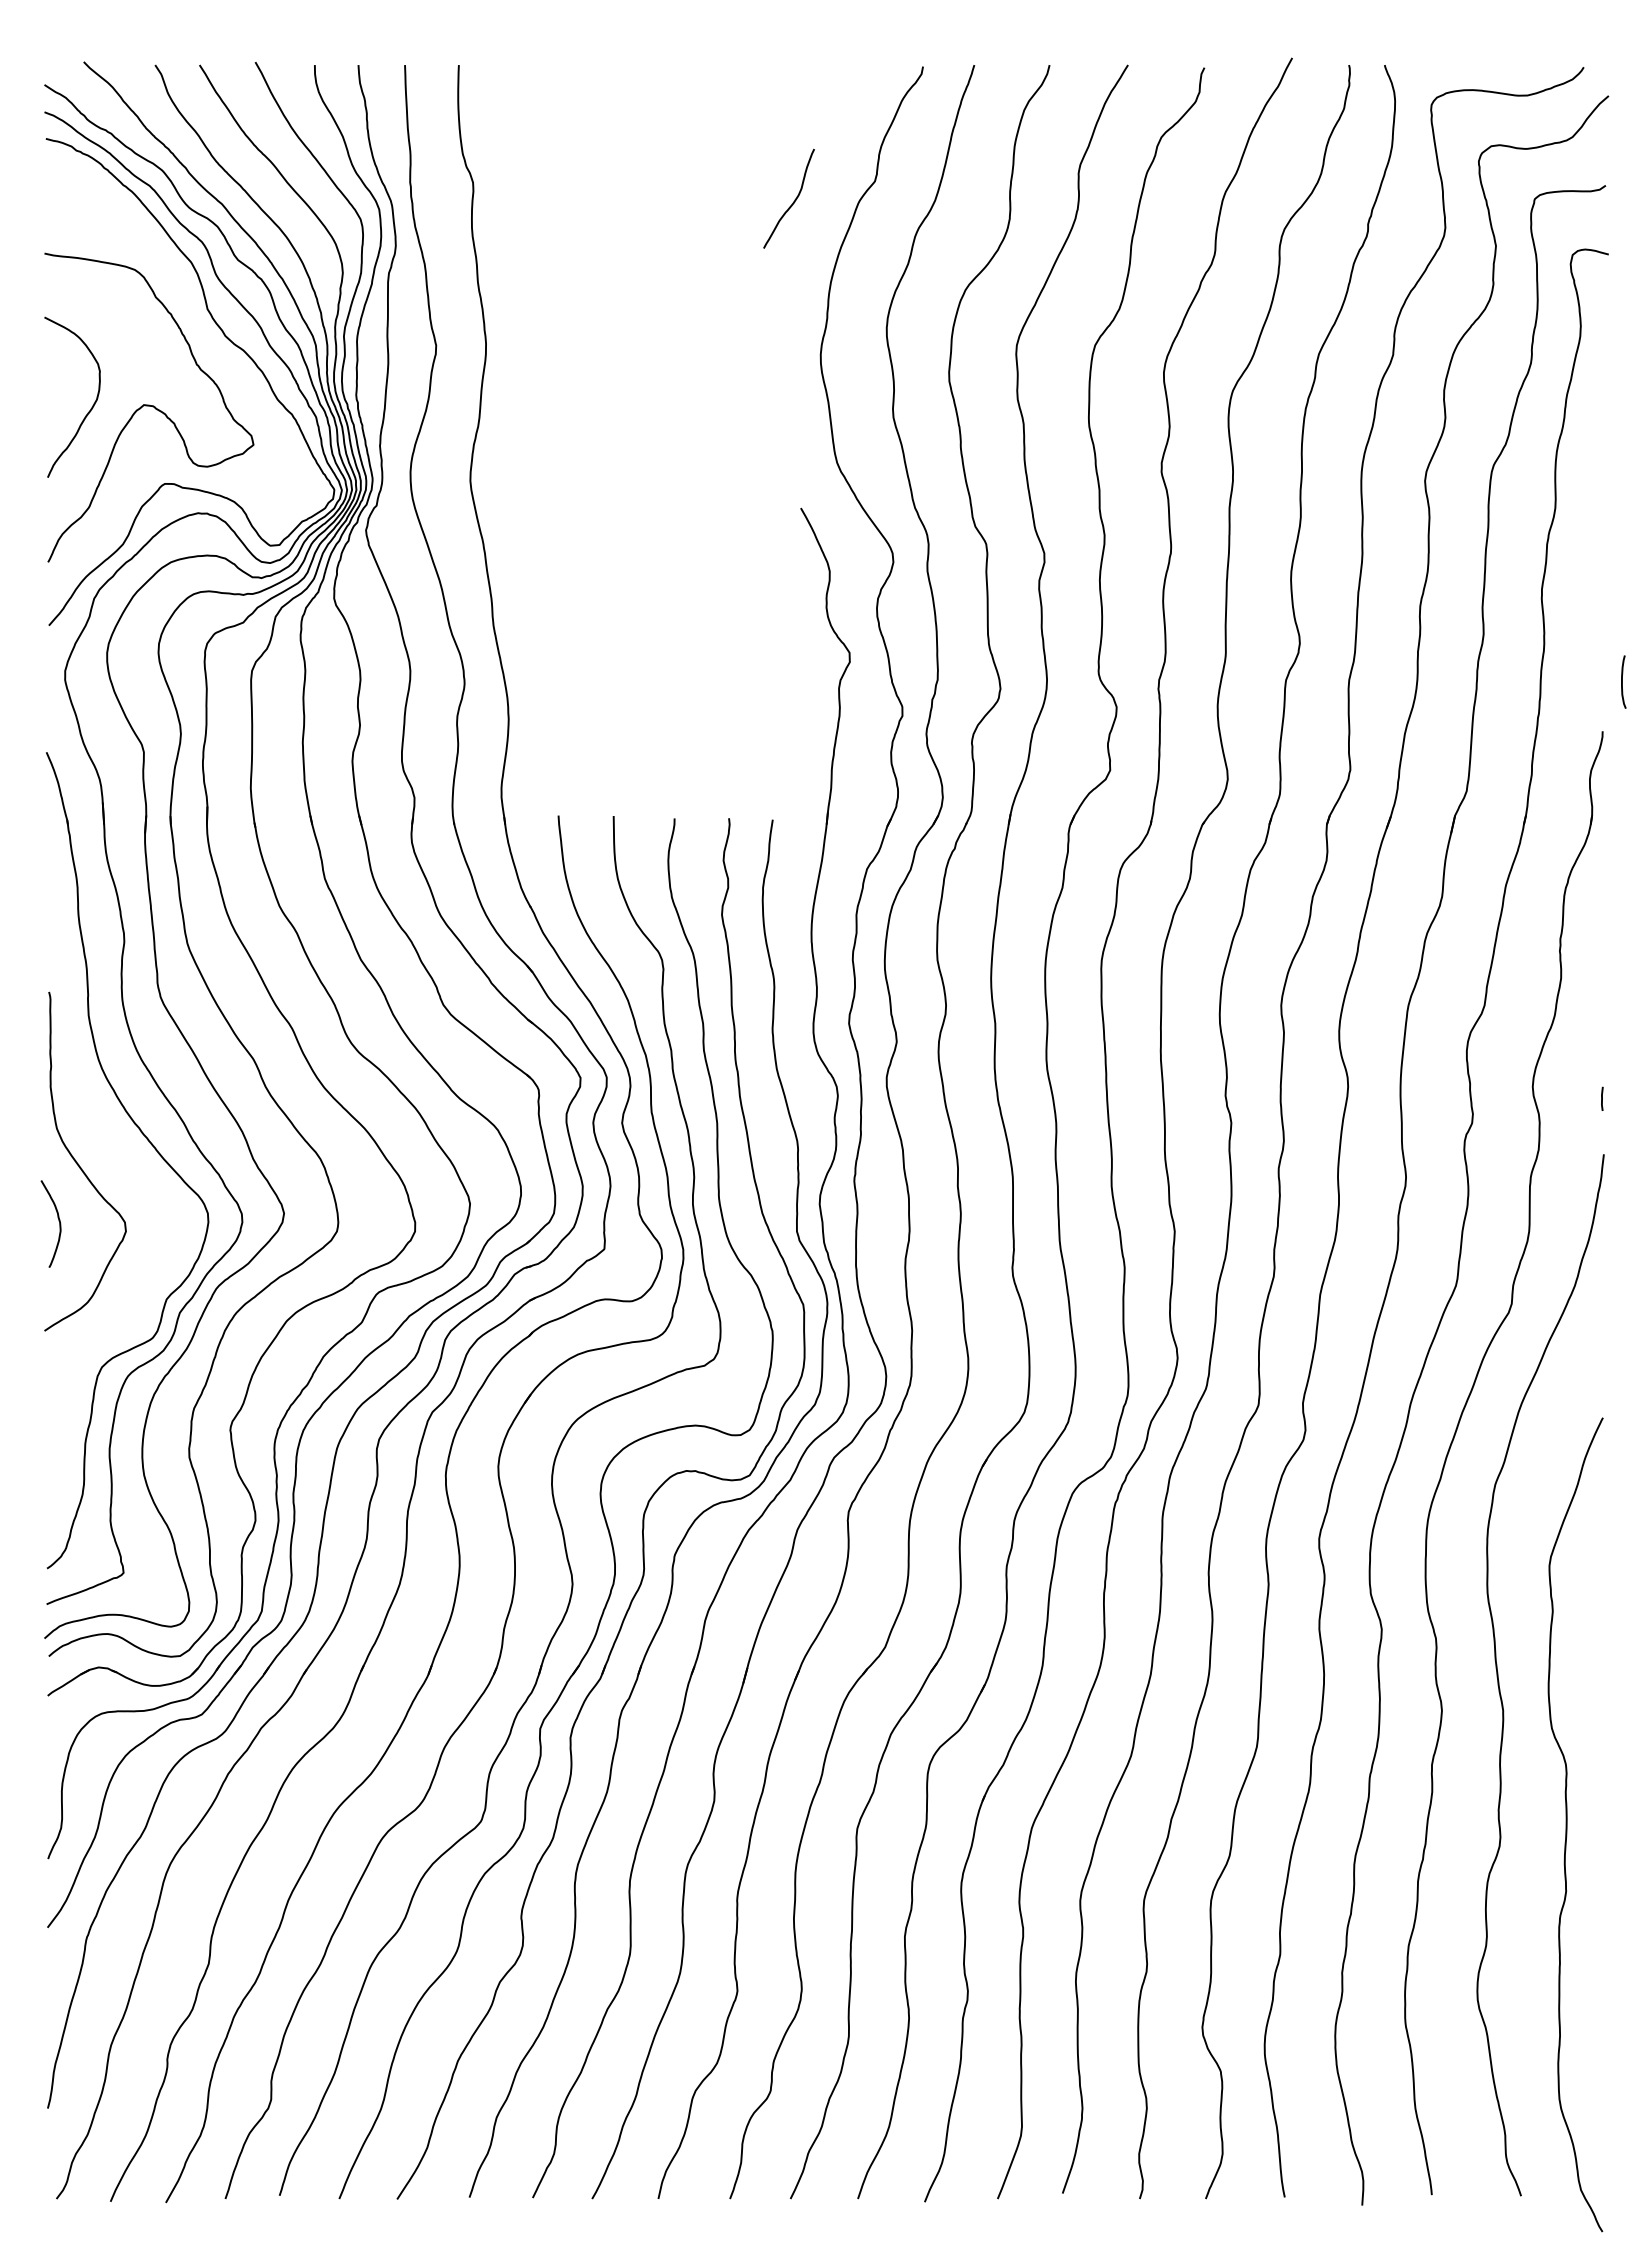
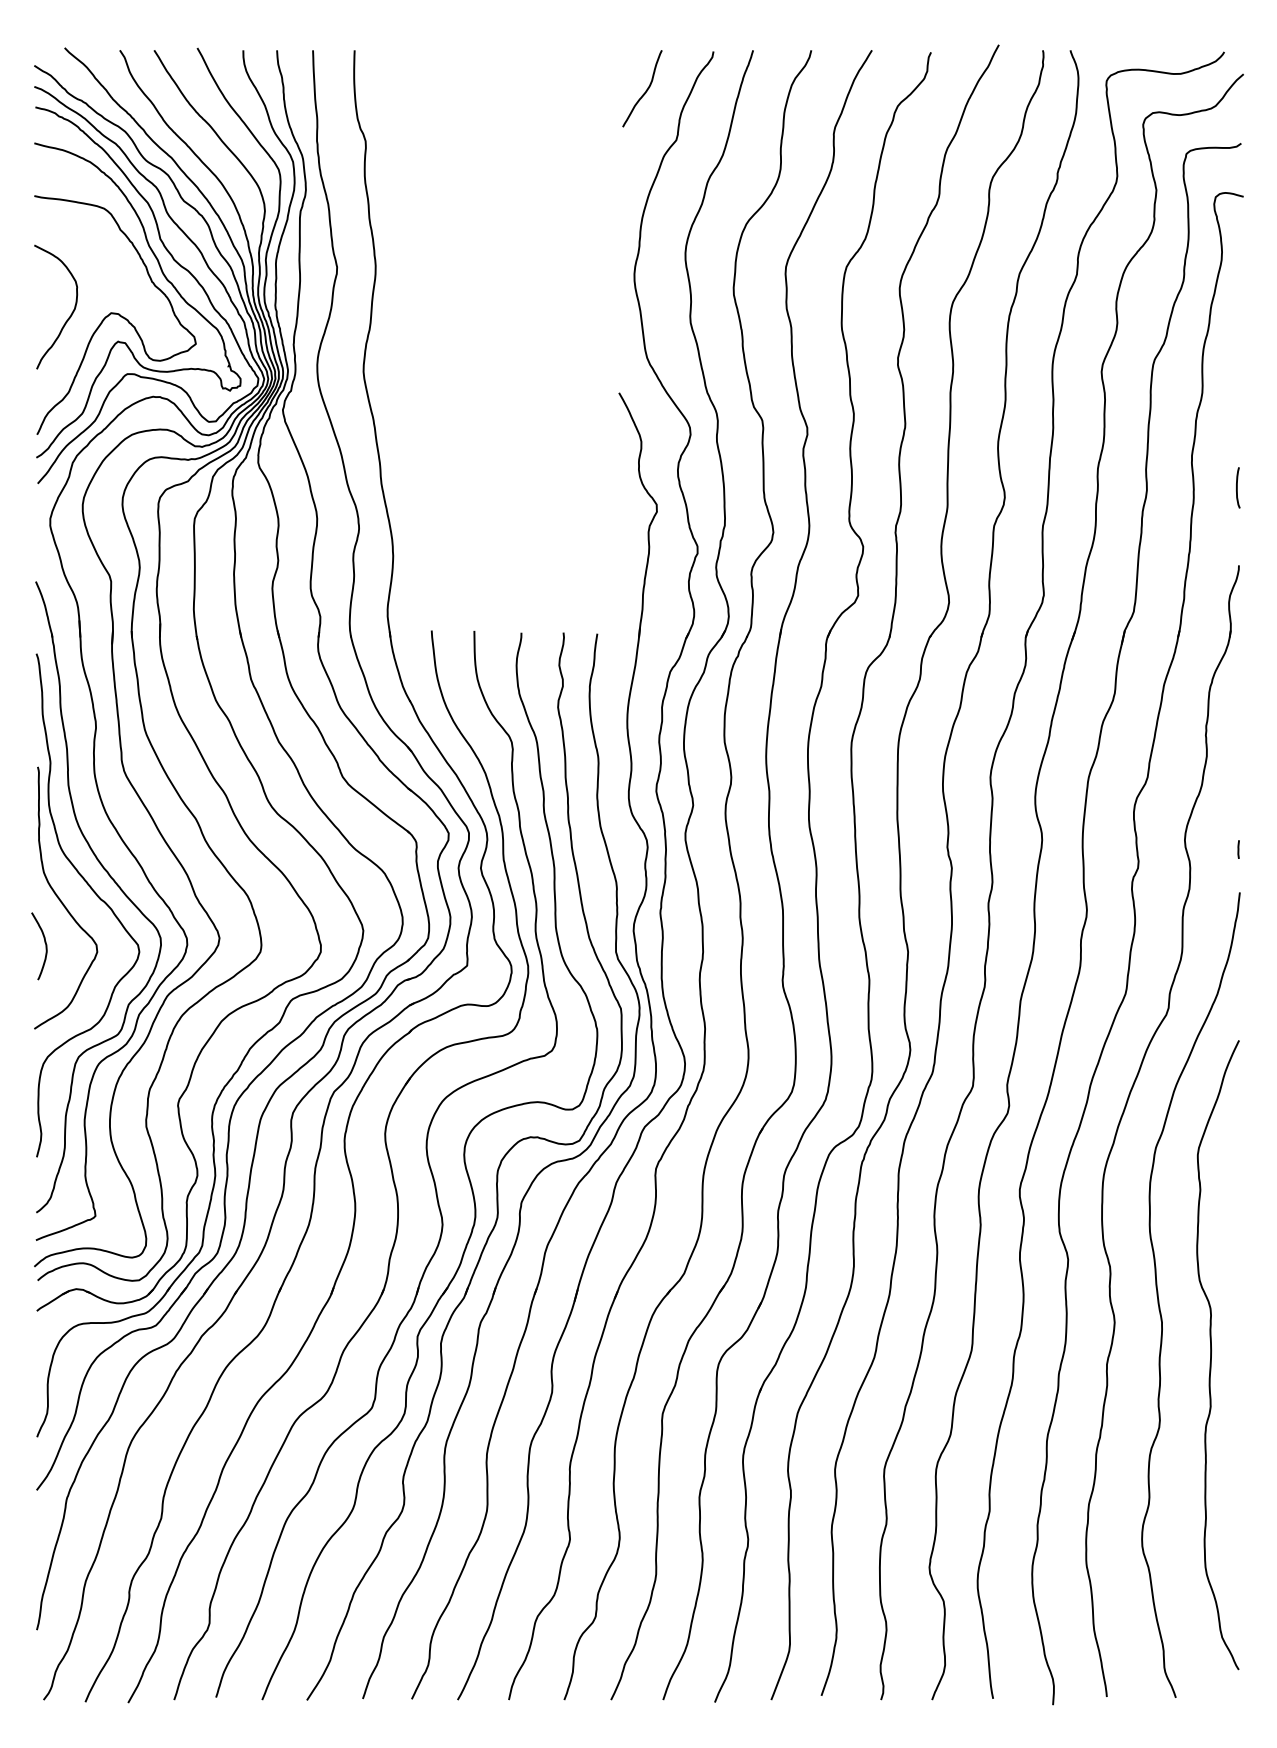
curve: (792, 202) -> (645, 91), moved
curve: (215, 362) -> (166, 280), added
curve: (1622, 681) -> (1237, 487), moved
curve: (125, 1159) -> (96, 896), added
curve: (1567, 1824) -> (1211, 1354), moved

